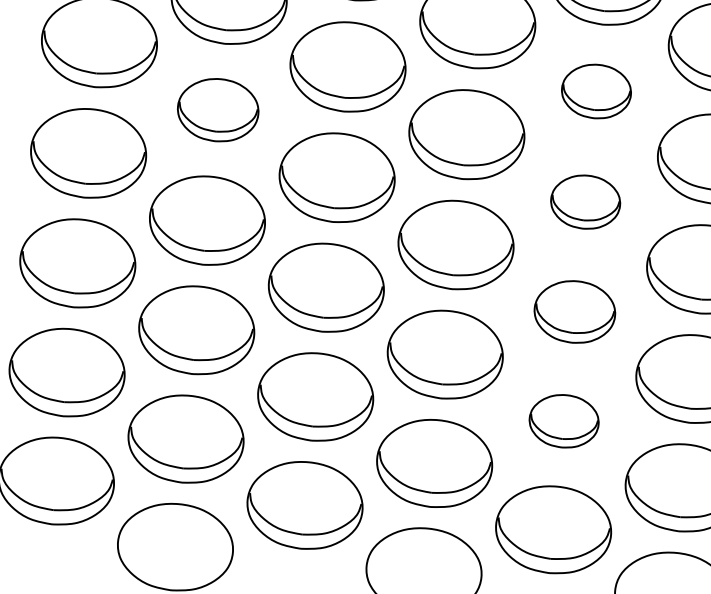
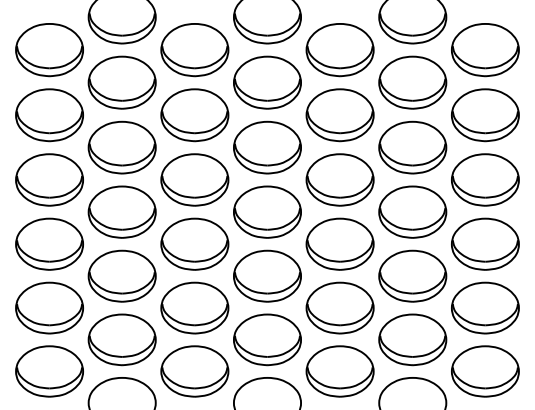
part: (595, 91) -> (339, 115), size x1.67
part: (217, 109) -> (121, 147), size x1.43
part: (584, 201) -> (339, 179), size x1.67
part: (574, 310) -> (339, 243), size x1.43
part: (563, 420) -> (339, 307), size x1.67

